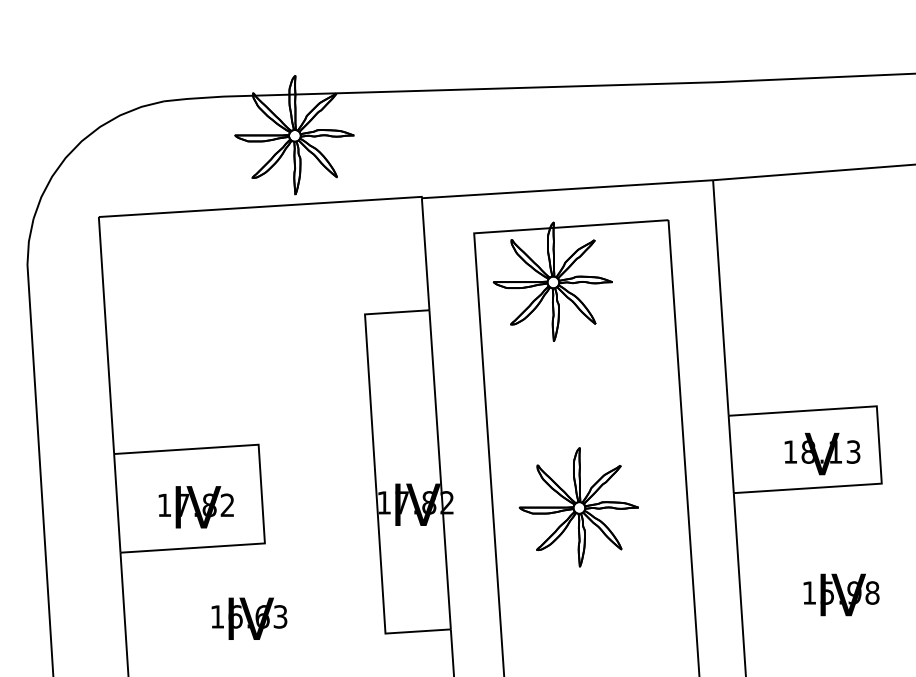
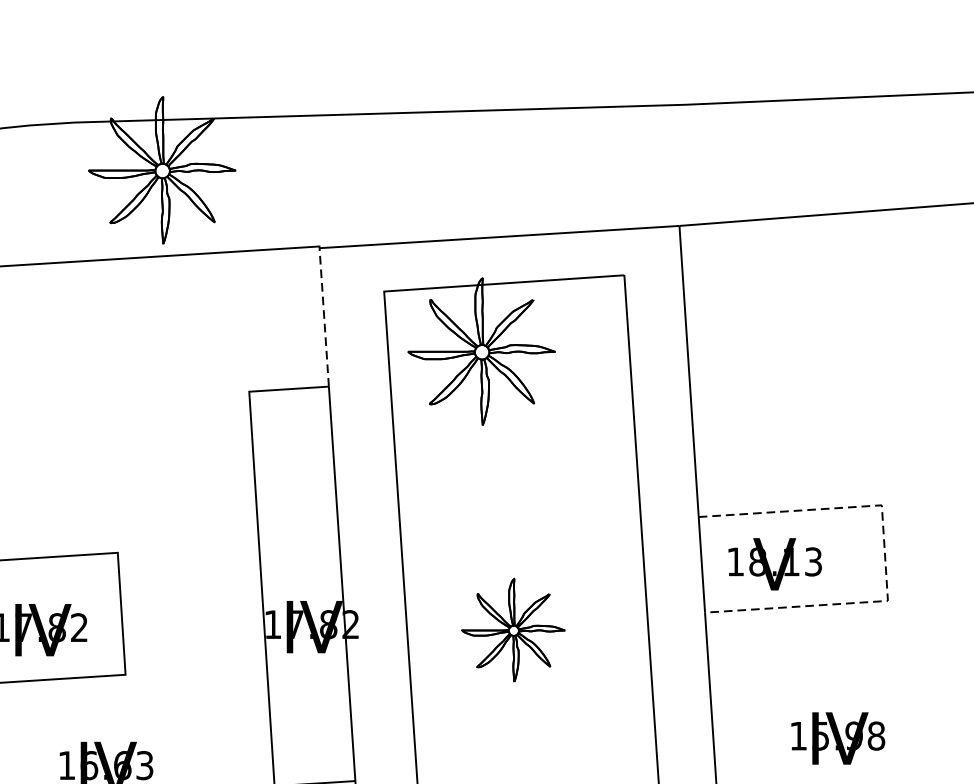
line: (425, 253) -> (324, 316), solid -> dashed
line: (879, 444) -> (885, 552), solid -> dashed
text: (822, 453) -> (775, 563), moved
part: (578, 507) -> (513, 630), size x0.7

